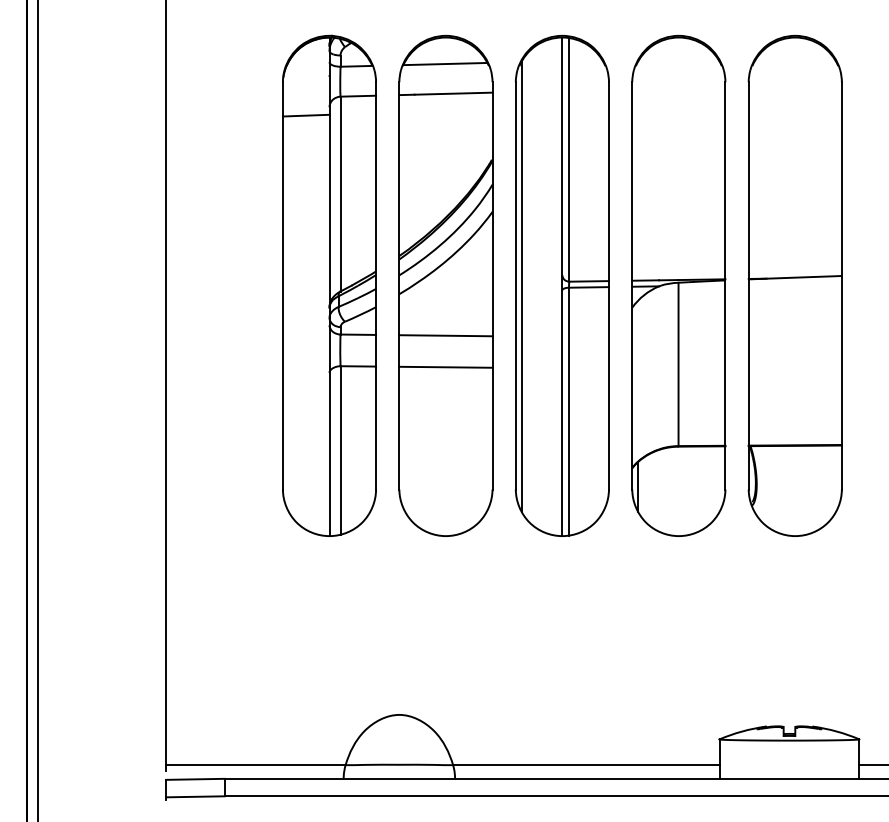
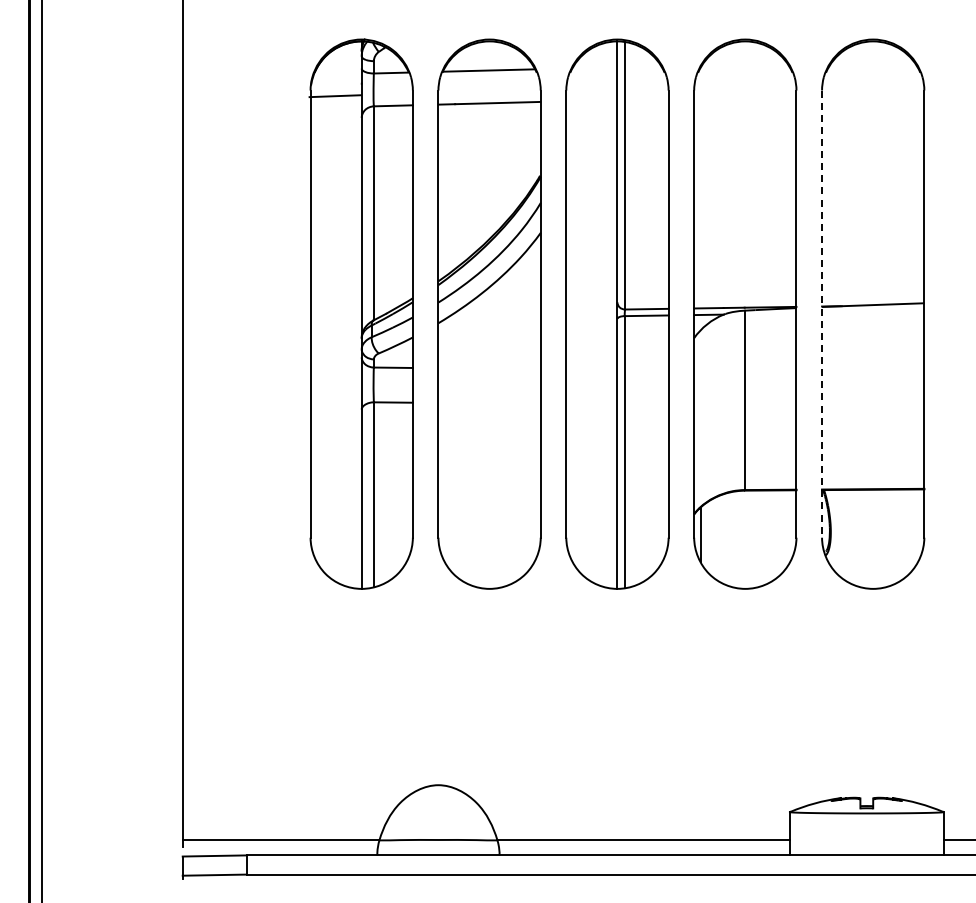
line: (306, 115) -> (335, 96), moved
line: (522, 286) -> (573, 314), removed
line: (749, 286) -> (822, 314), solid -> dashed
line: (445, 335) -> (489, 368), removed
line: (445, 367) -> (489, 403), removed

